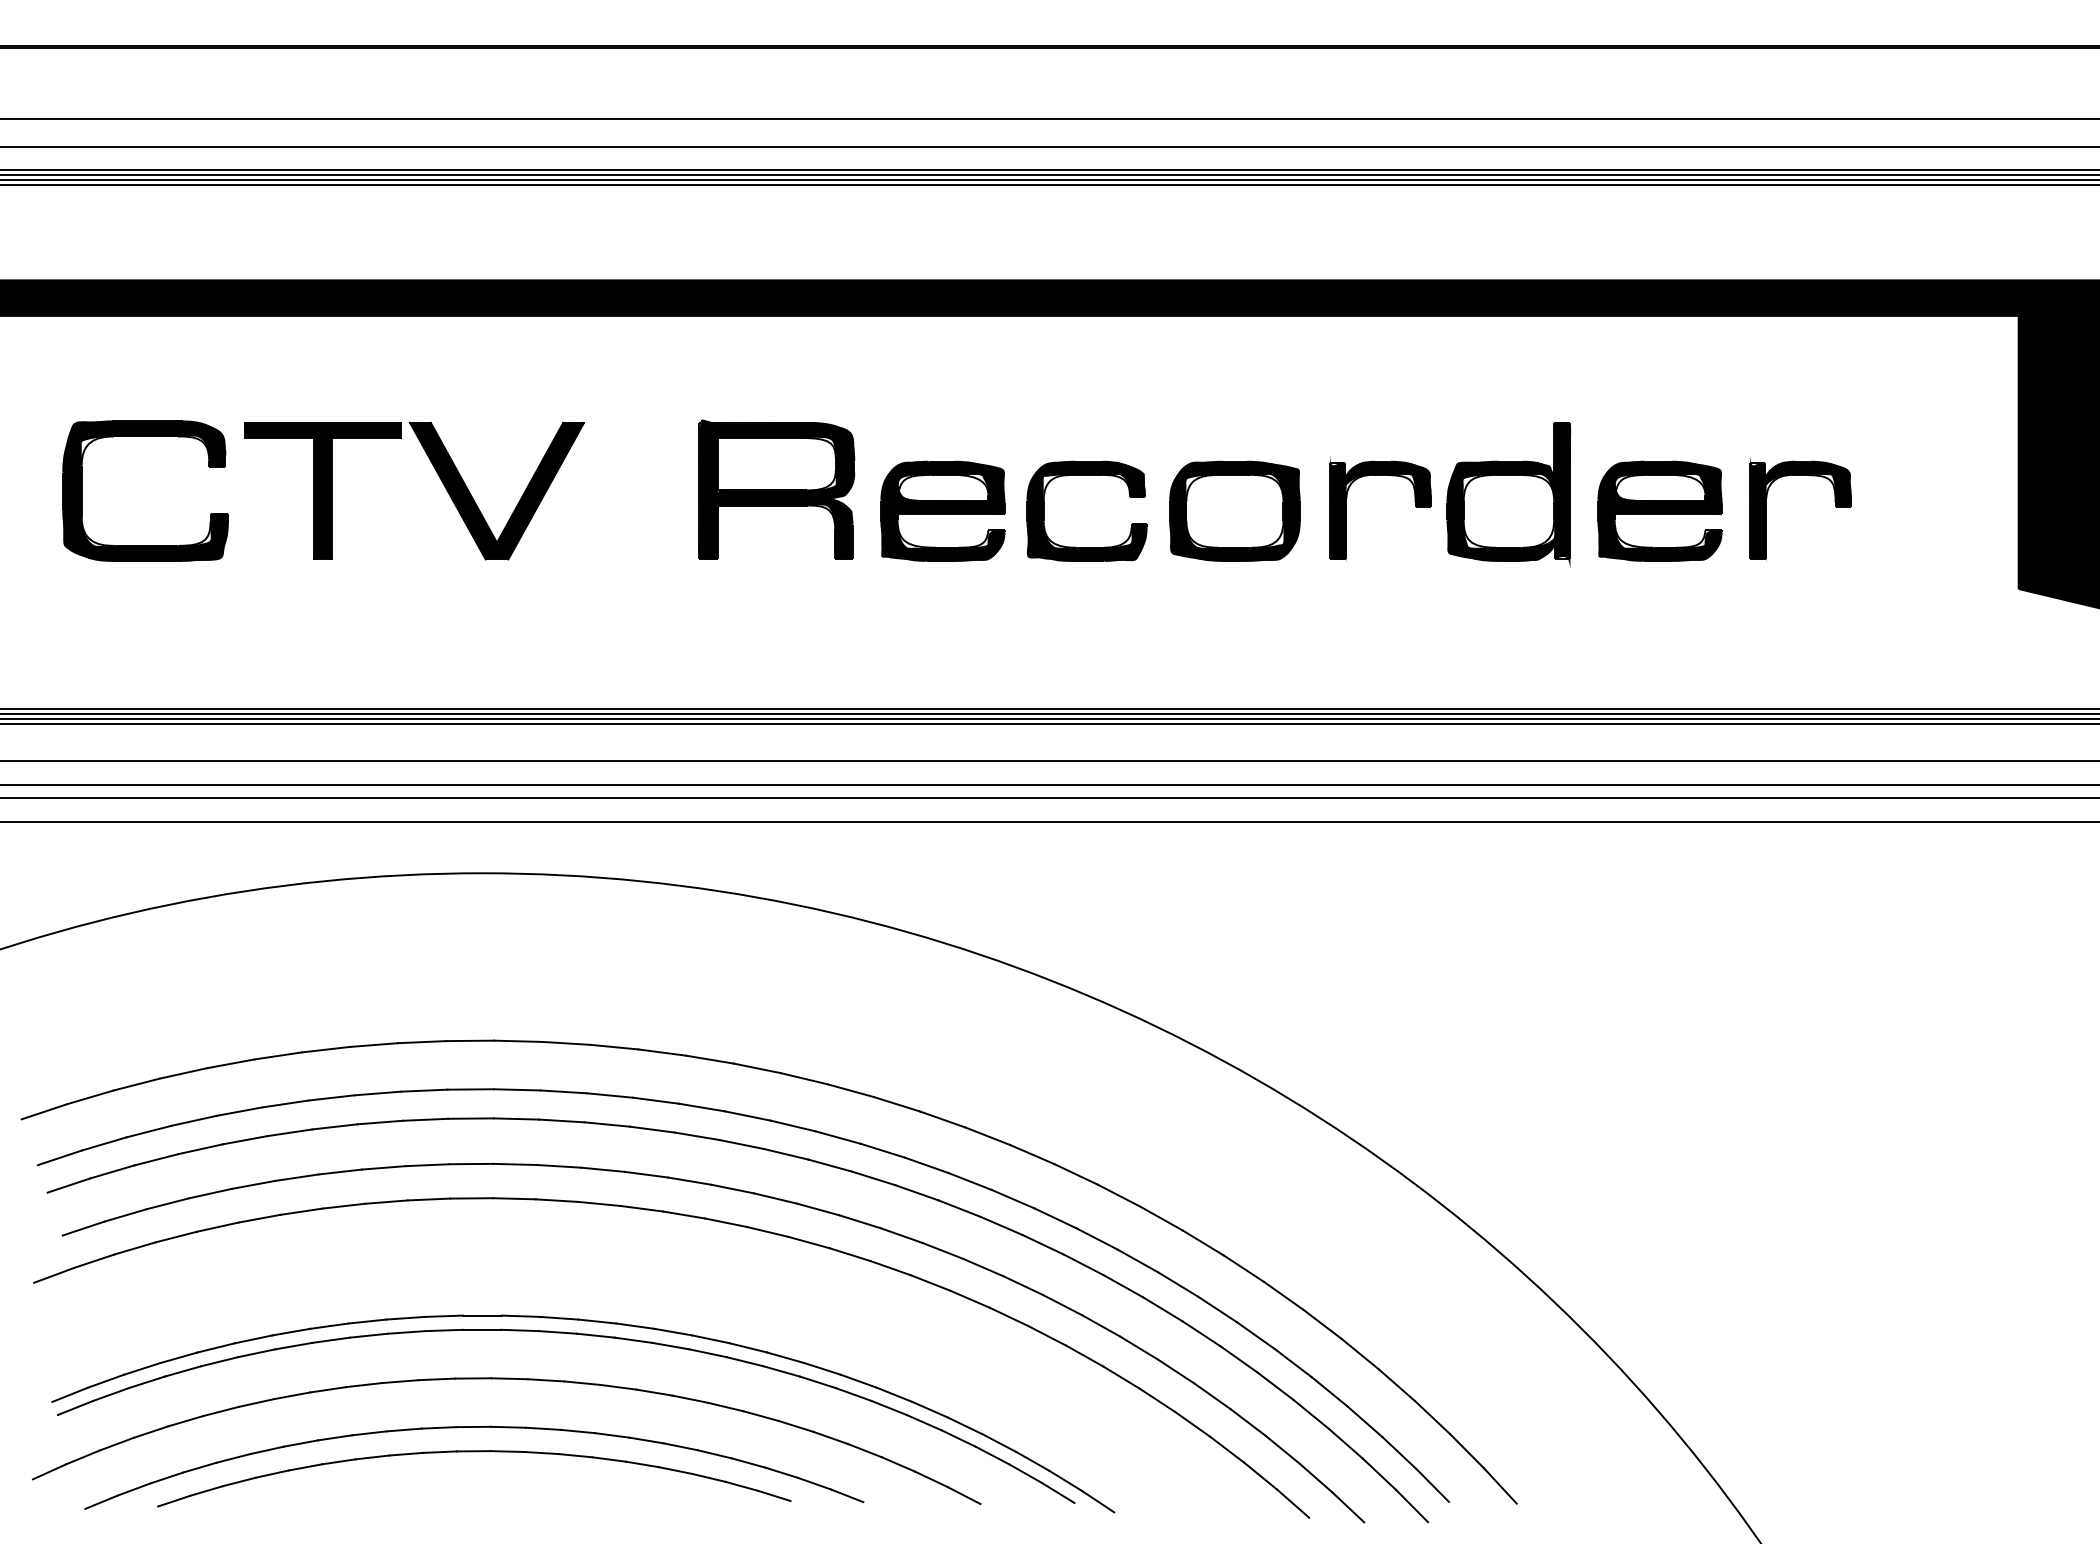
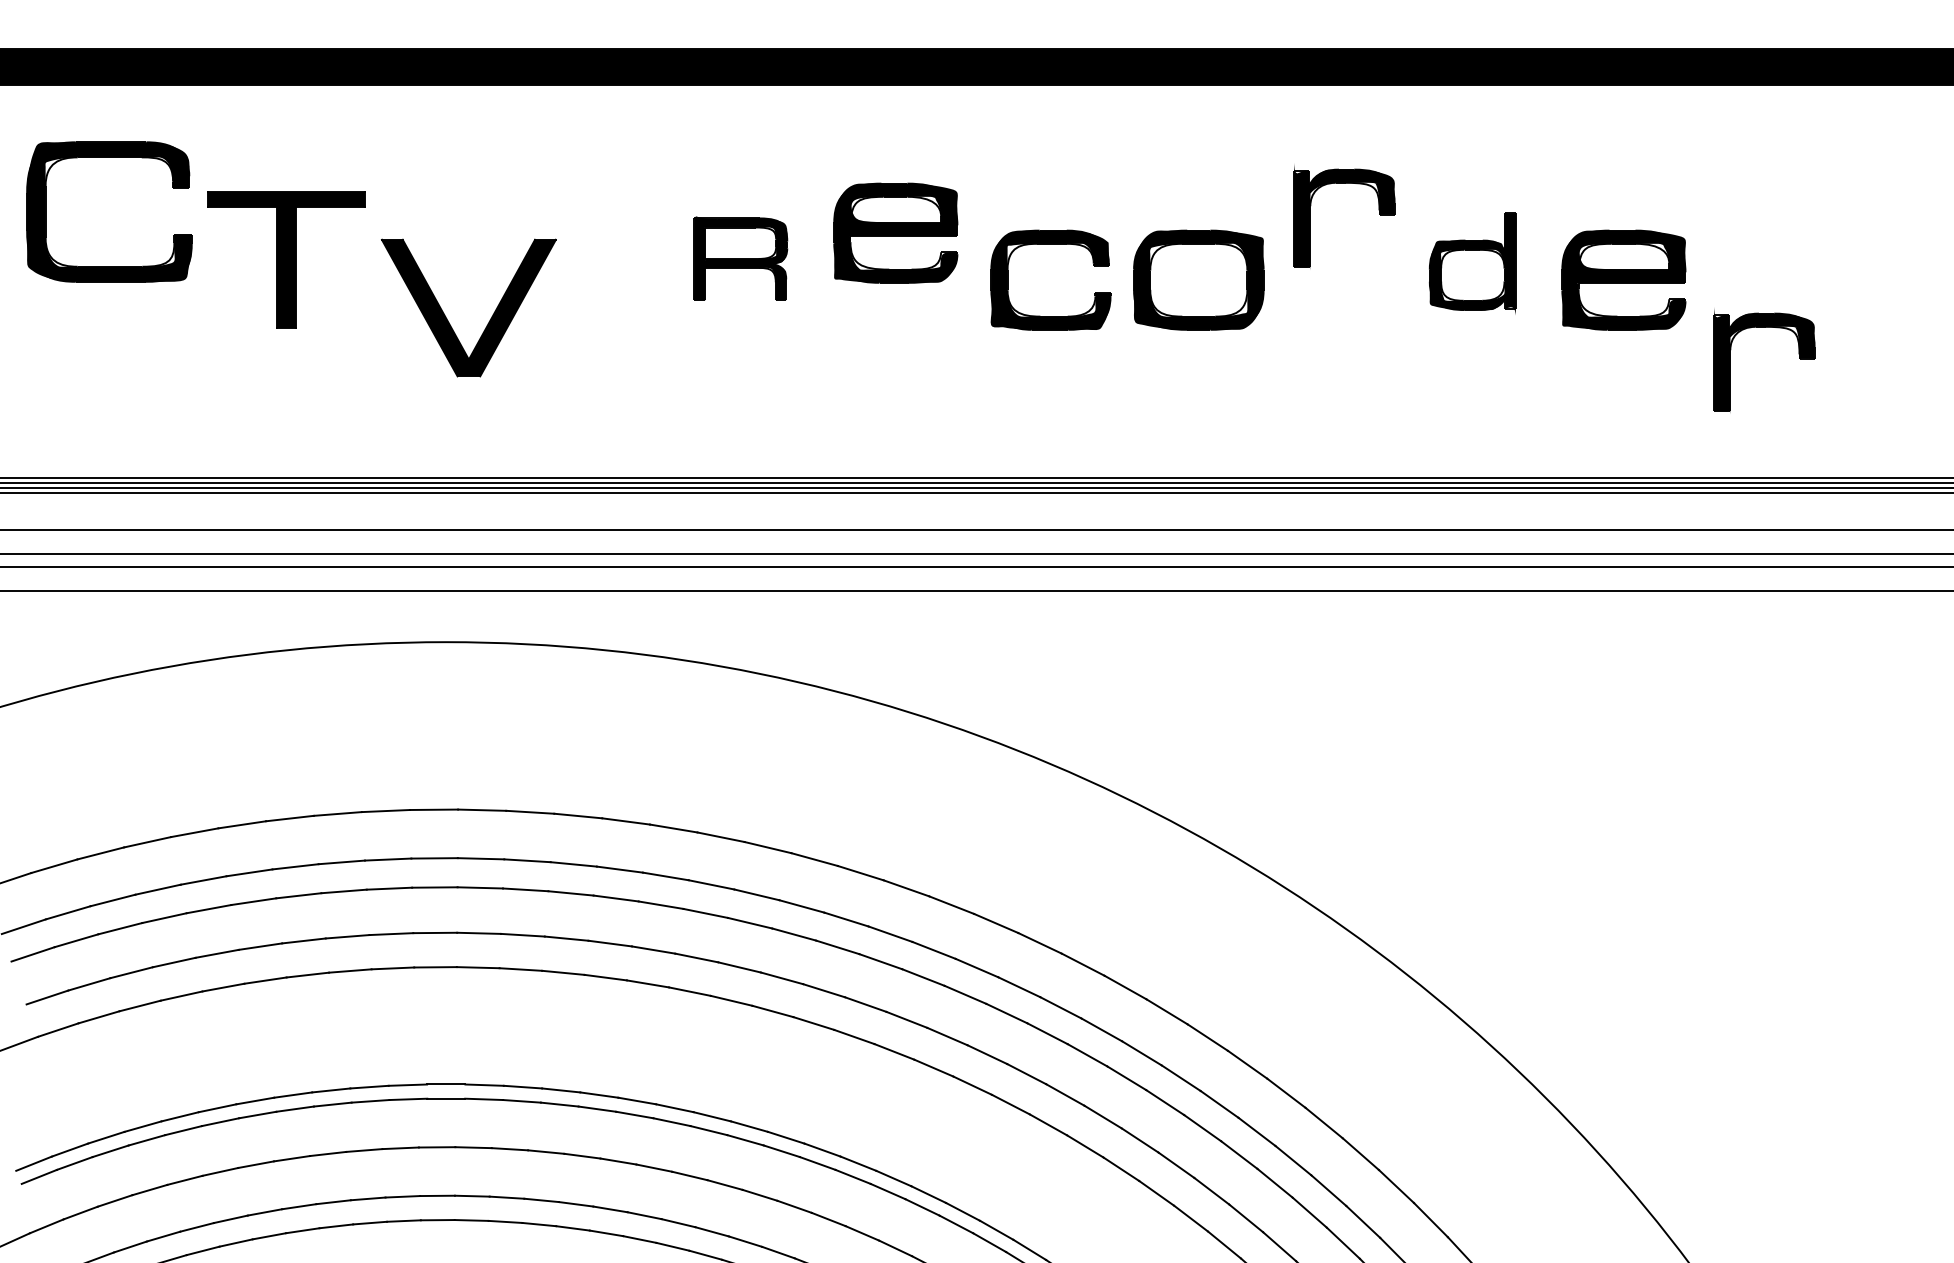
part: (145, 436) -> (109, 157), moved
part: (1380, 475) -> (1344, 183), moved
part: (1800, 475) -> (1764, 327), moved
part: (776, 489) -> (740, 258), size x0.6
part: (1508, 494) -> (1472, 263), size x0.7
part: (475, 501) -> (447, 318), moved
part: (942, 510) -> (895, 232), moved

